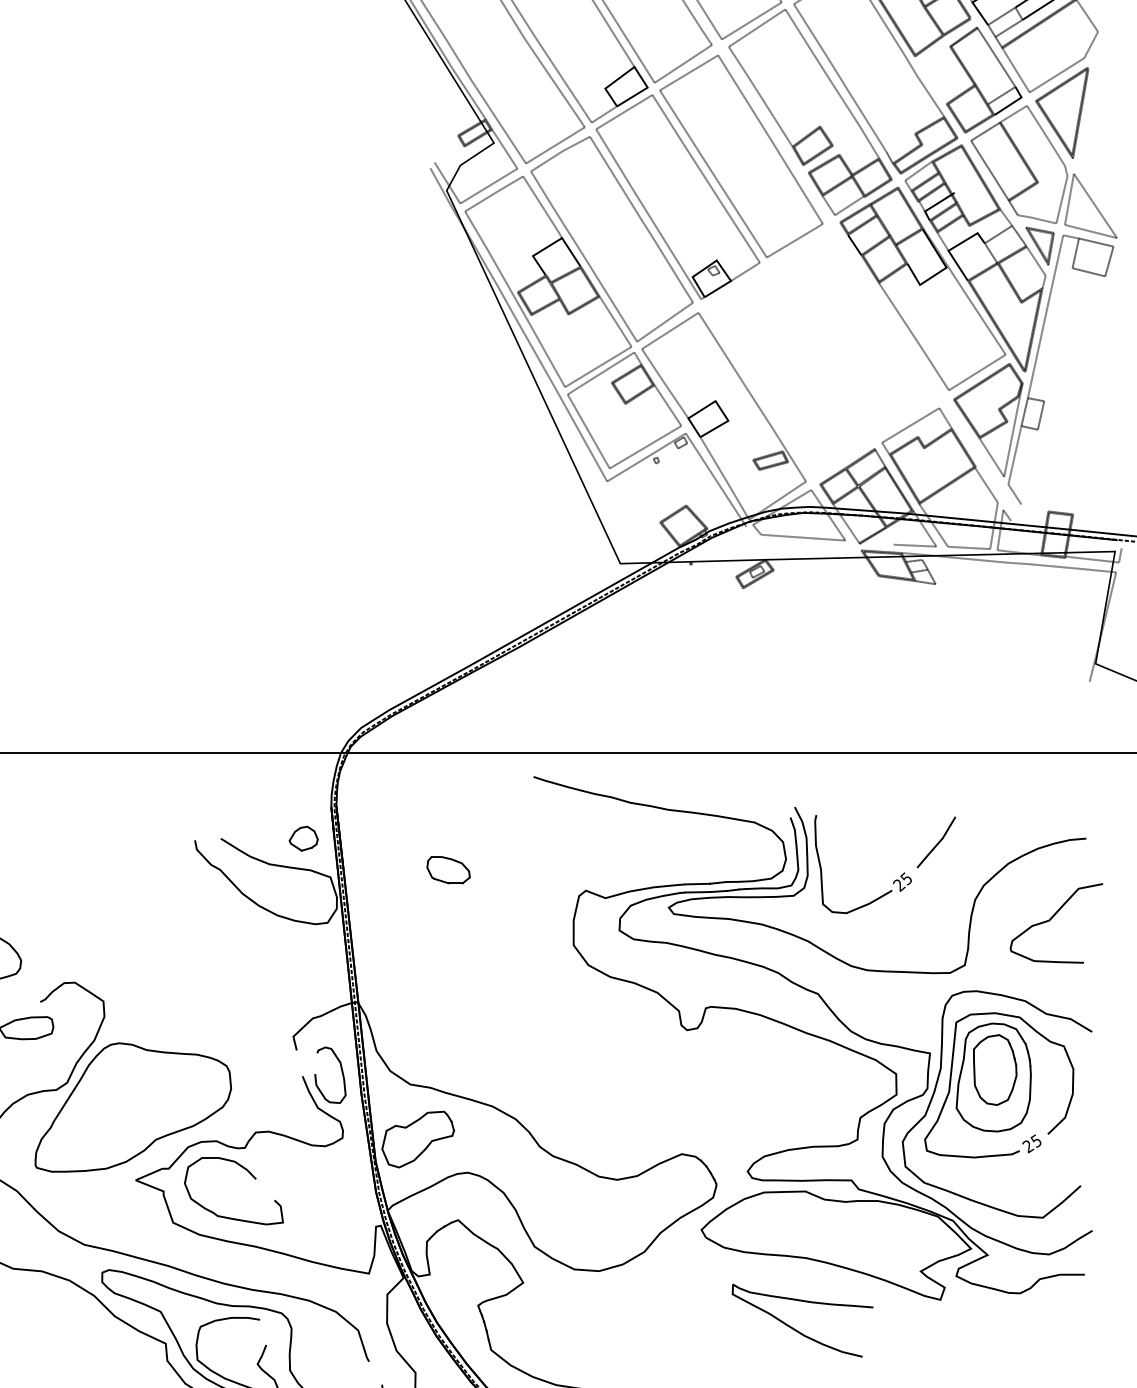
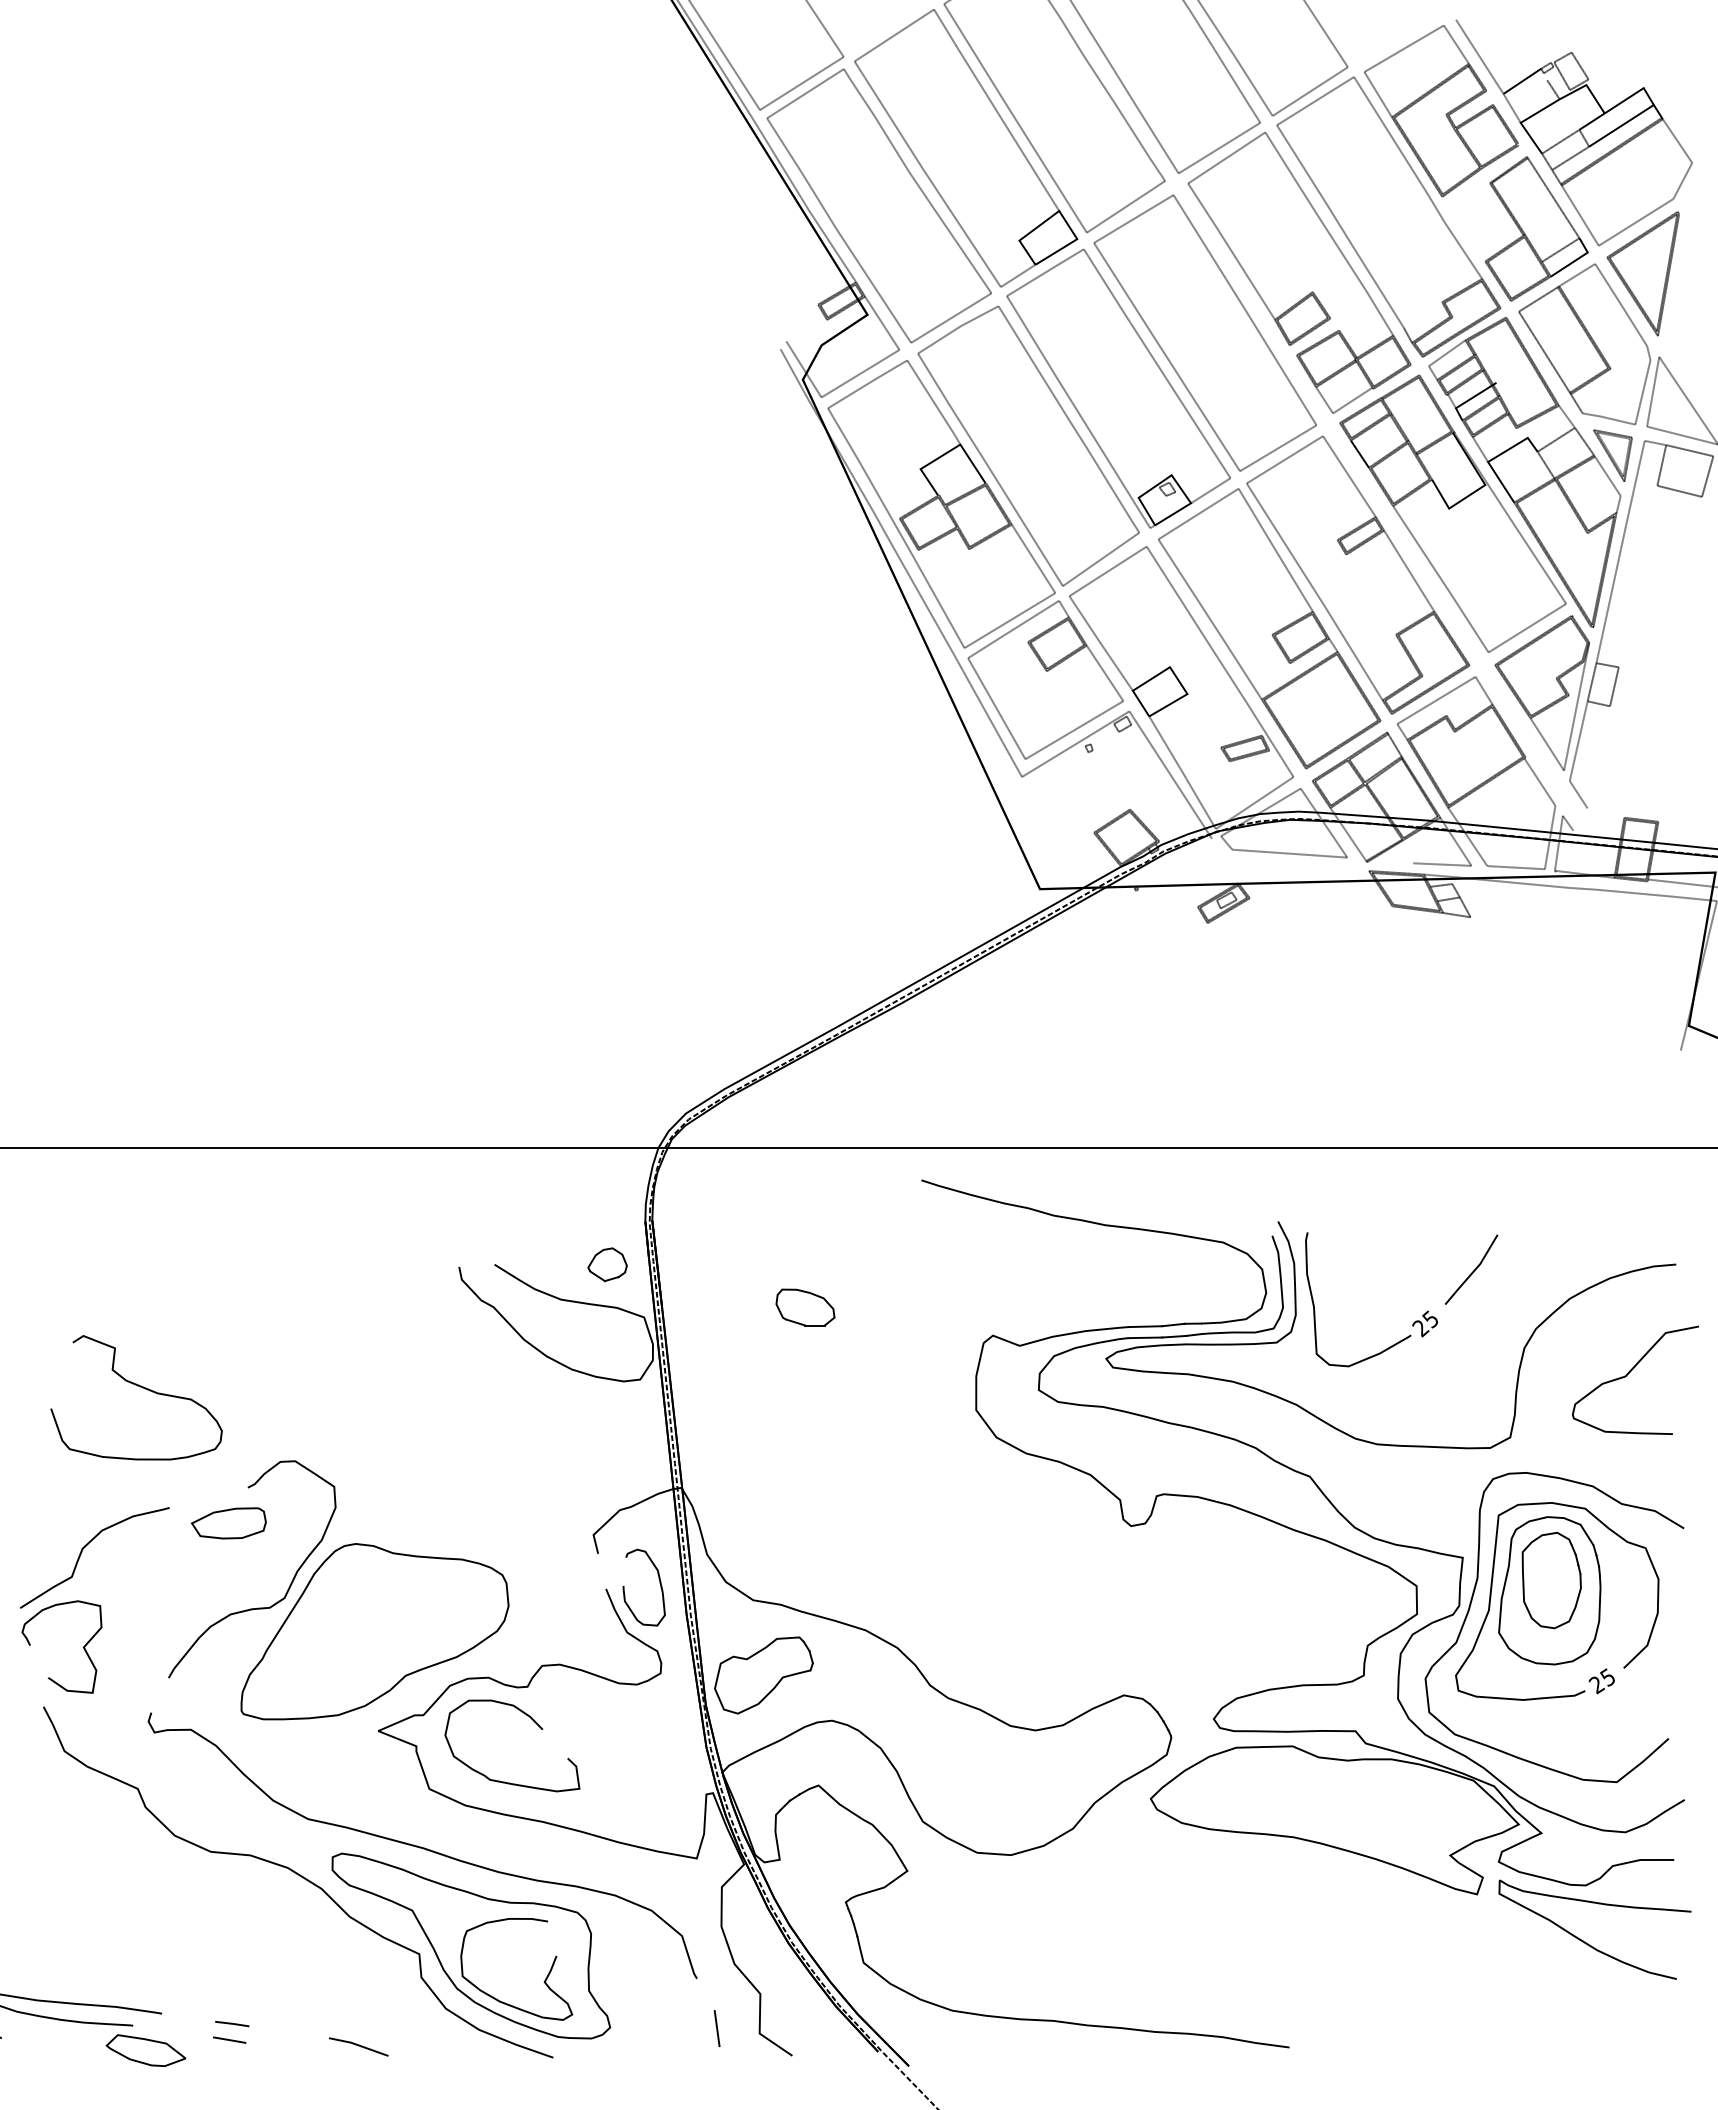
part: (820, 353) -> (1313, 602), added
curve: (795, 1329) -> (1585, 1941), moved

